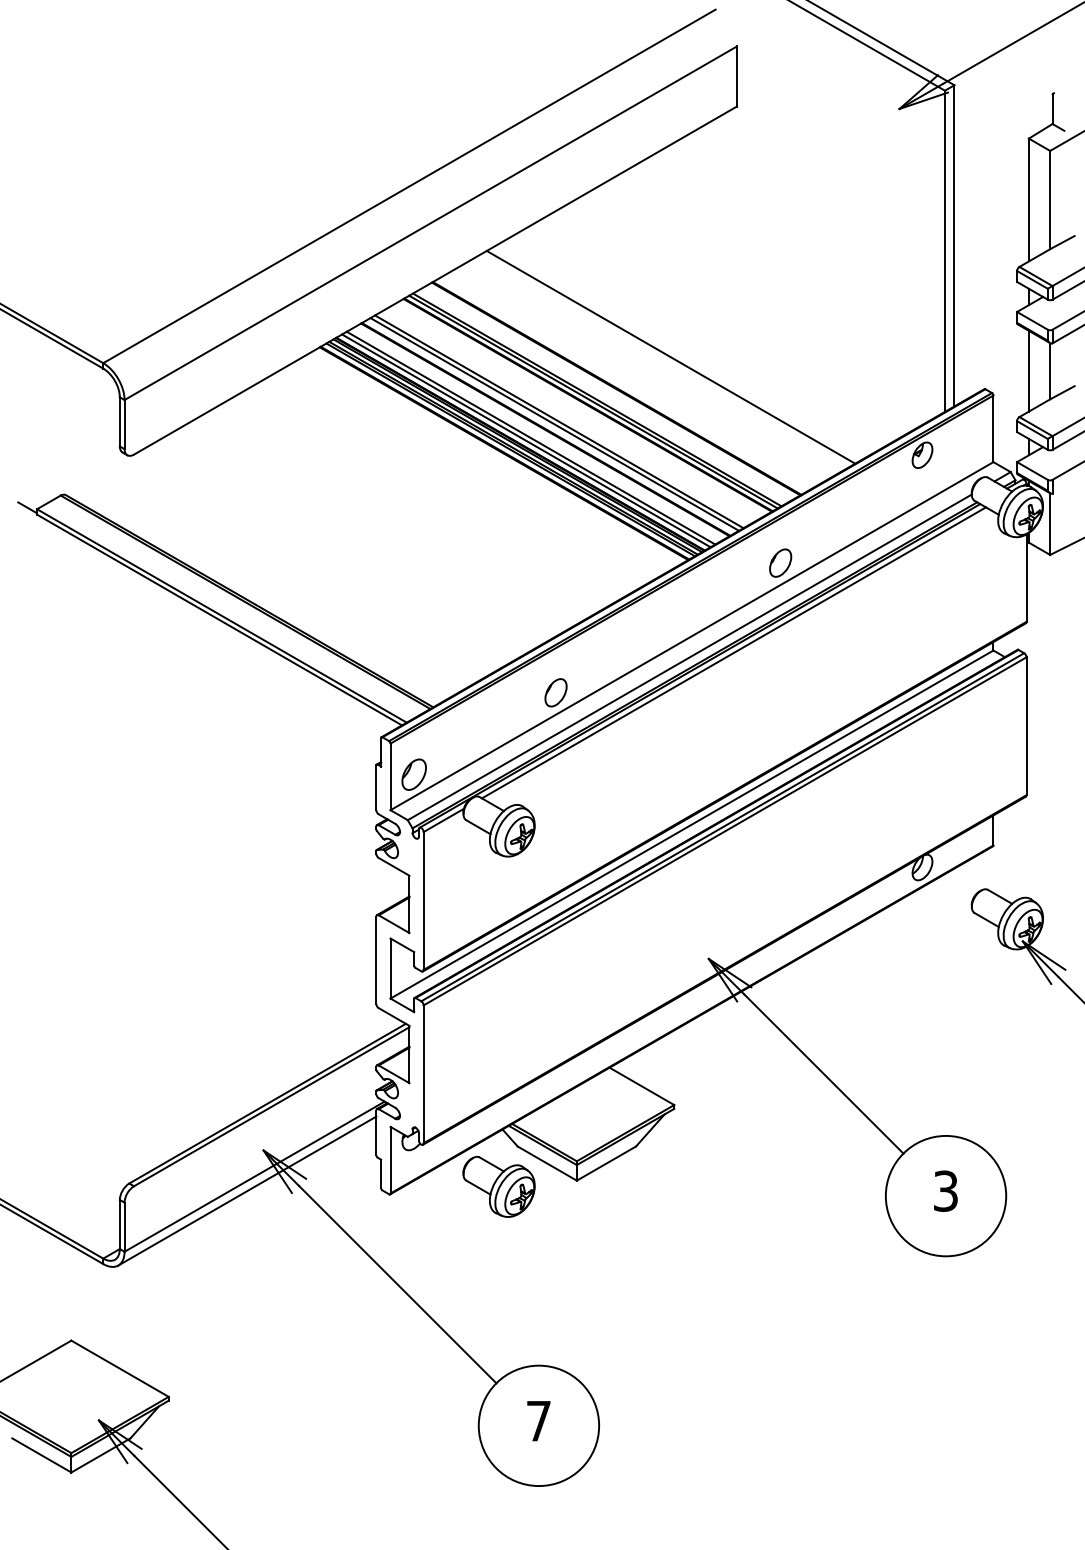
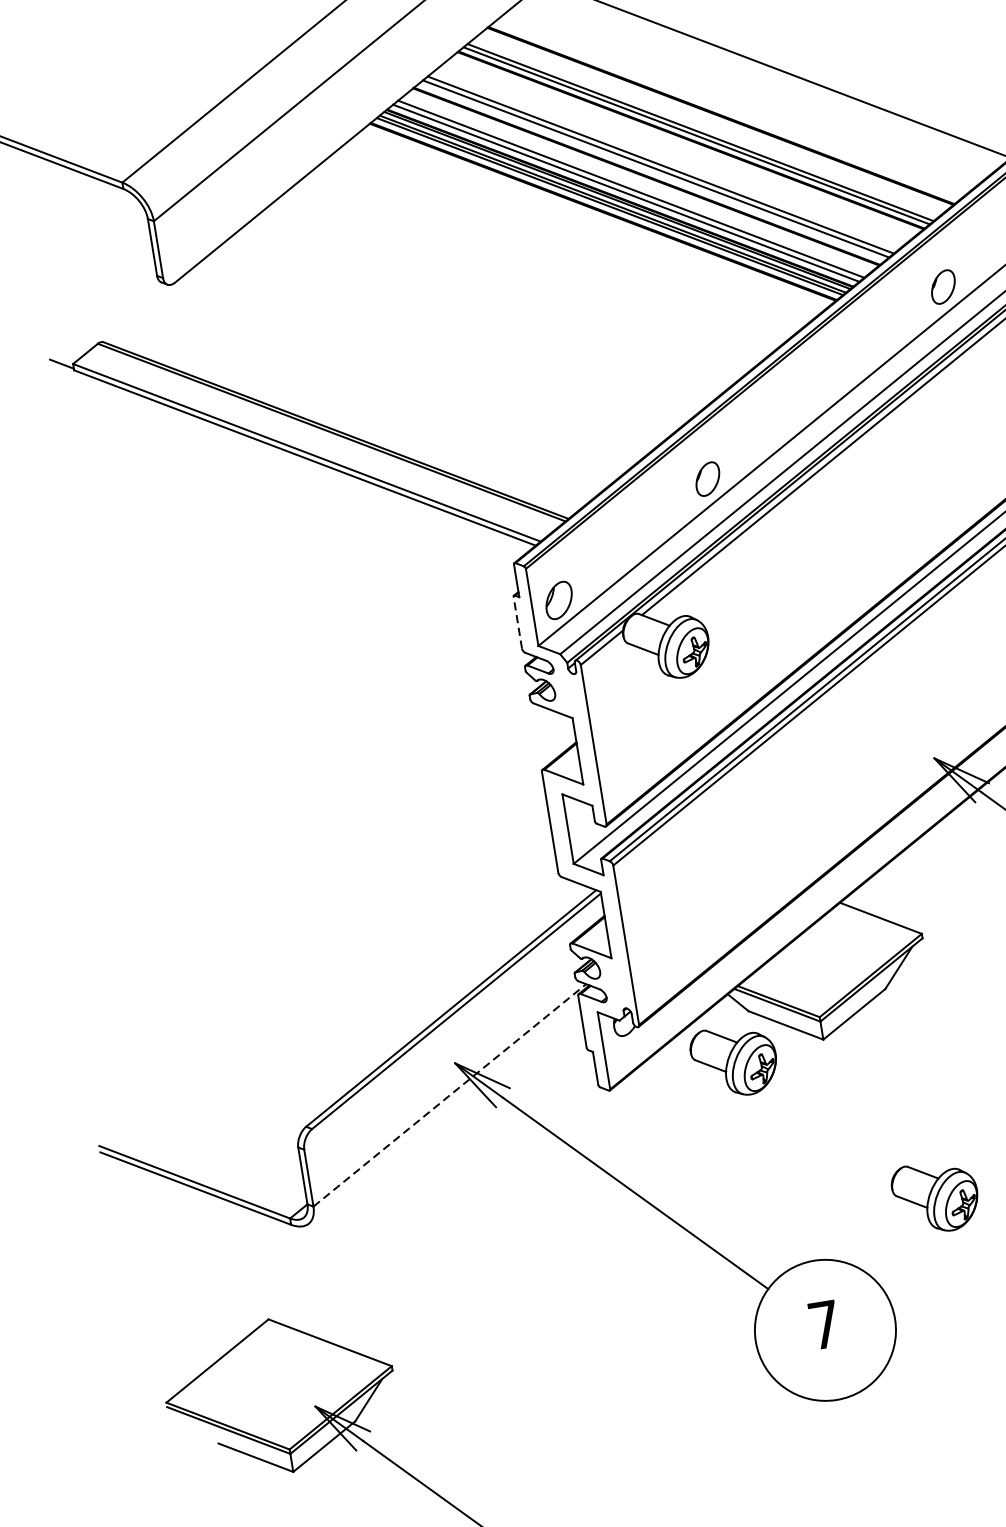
line: (376, 787) -> (517, 622), solid -> dashed
line: (255, 1176) -> (450, 1095), solid -> dashed
line: (247, 1190) -> (444, 1112), removed
part: (649, 1328) -> (935, 1197), added

